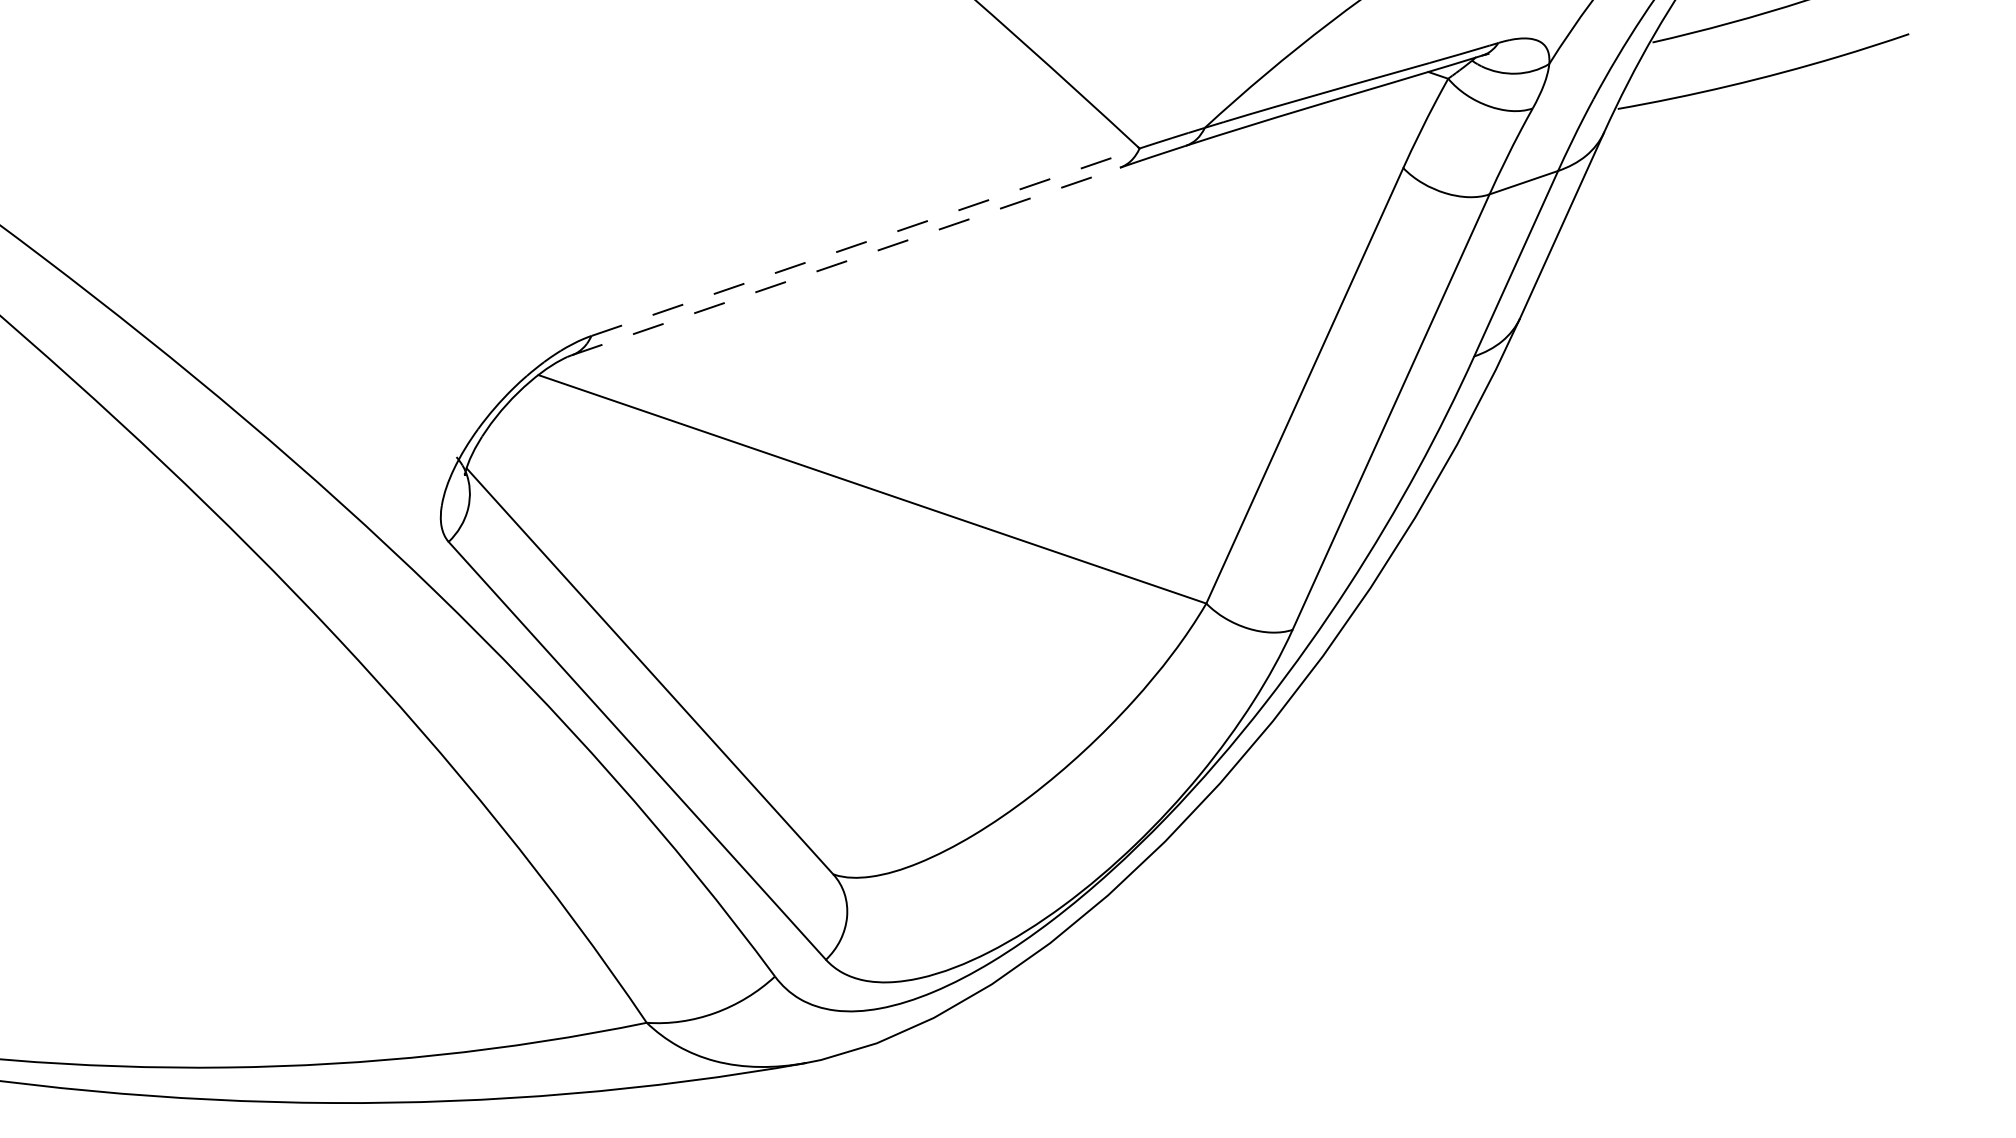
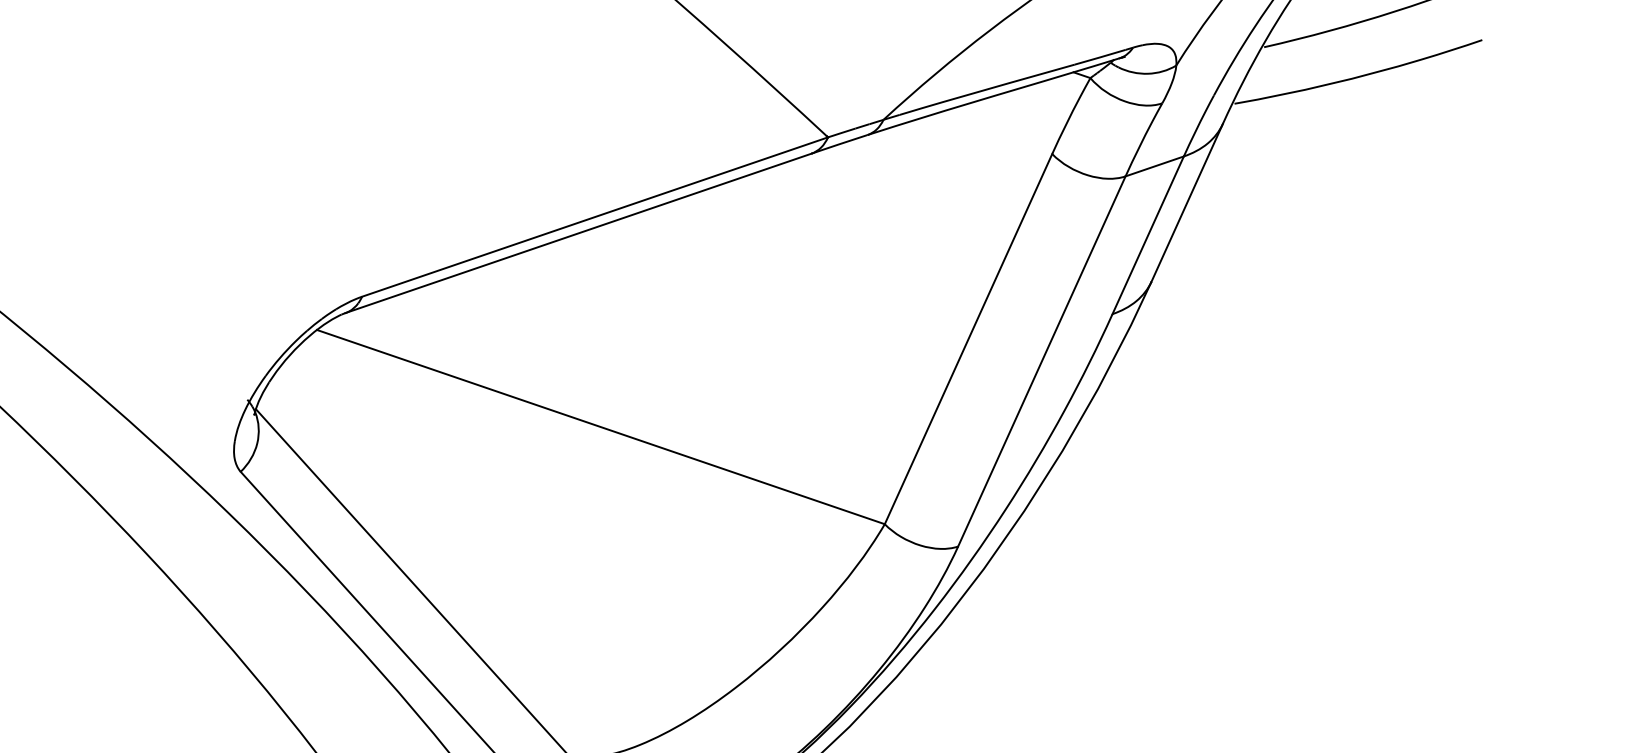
line: (865, 242) -> (595, 217), dashed -> solid
line: (845, 261) -> (578, 233), dashed -> solid

